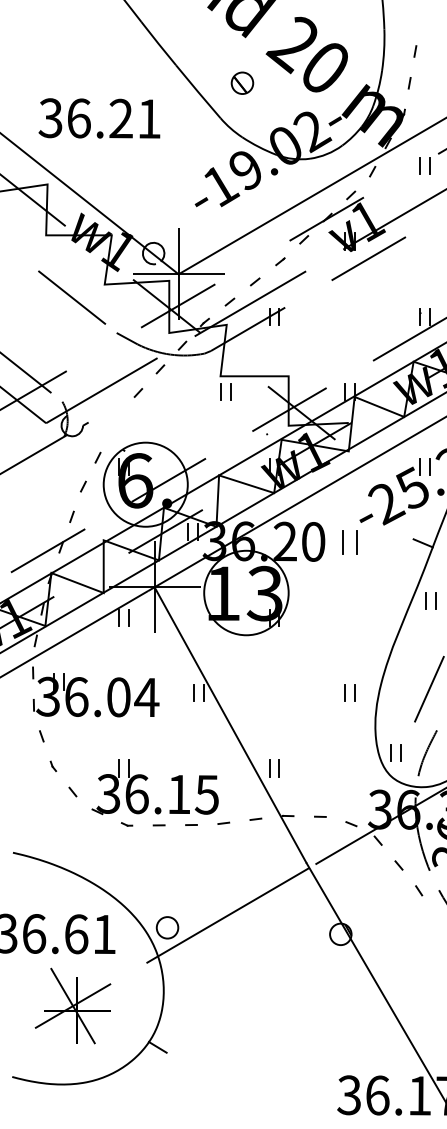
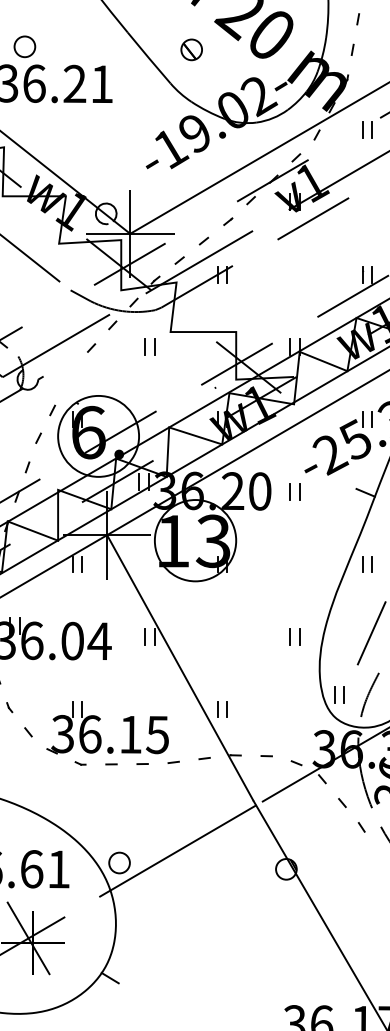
part: (68, 79) -> (24, 46), added
part: (225, 391) -> (149, 346), moved
part: (349, 542) -> (294, 492), size x0.71
part: (430, 600) -> (366, 564), moved

